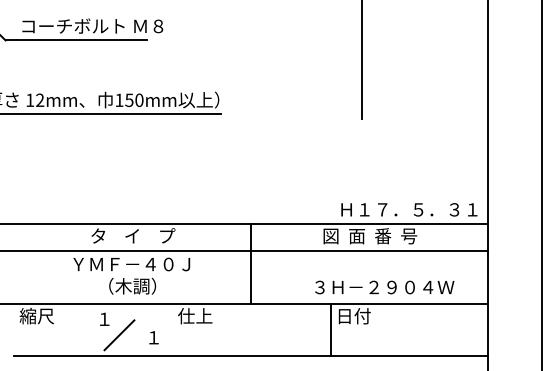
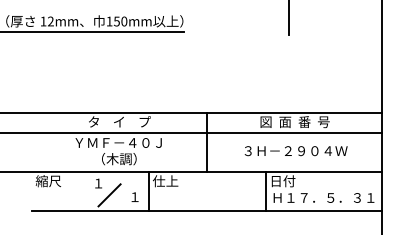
text: (409, 209) -> (324, 197), moved
text: (384, 287) -> (295, 151), moved
line: (172, 329) -> (148, 191), added

